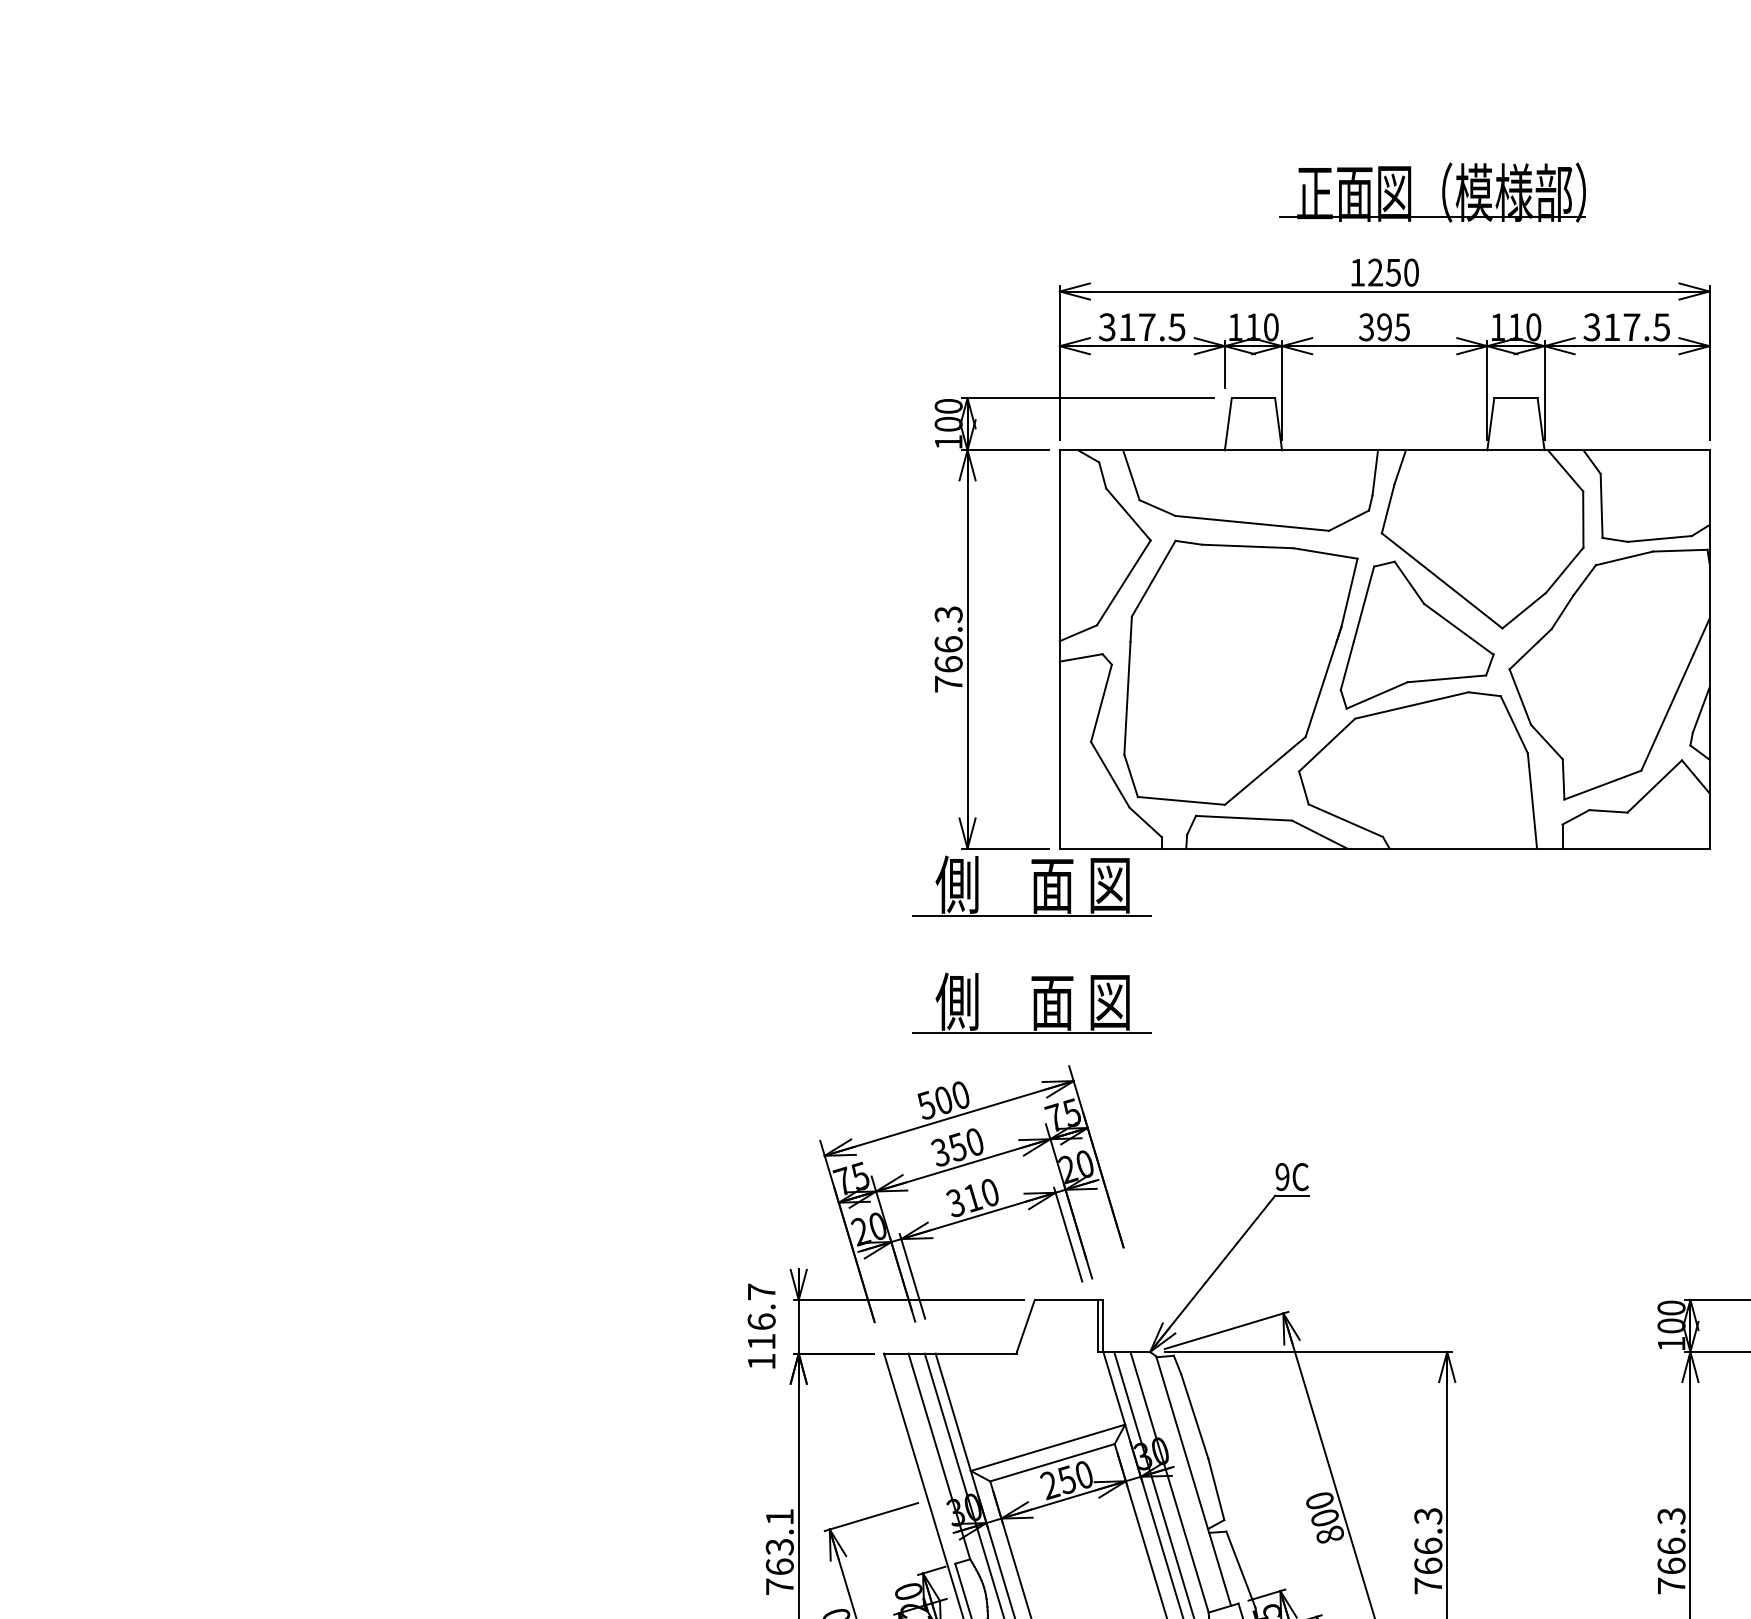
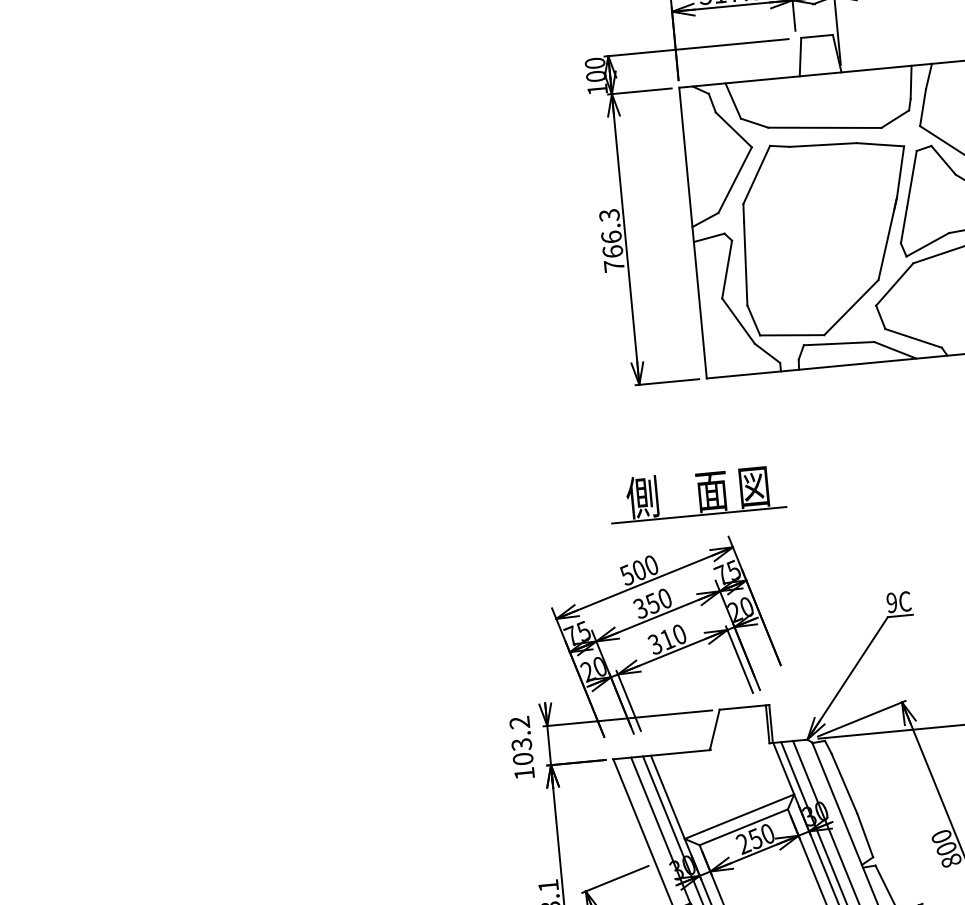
part: (1031, 885) -> (688, 407), removed
text: (761, 1316) -> (521, 740), 116.7 -> 103.2

